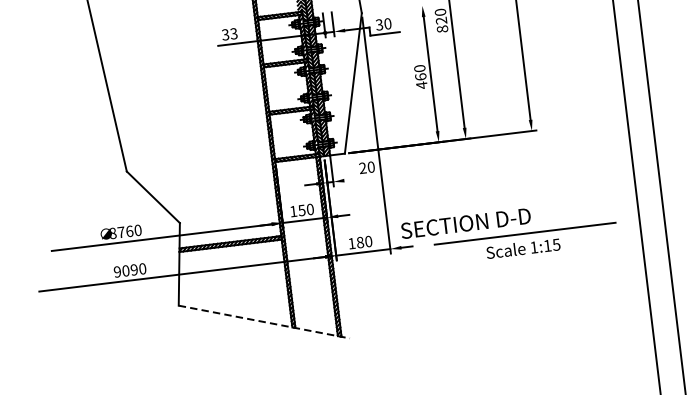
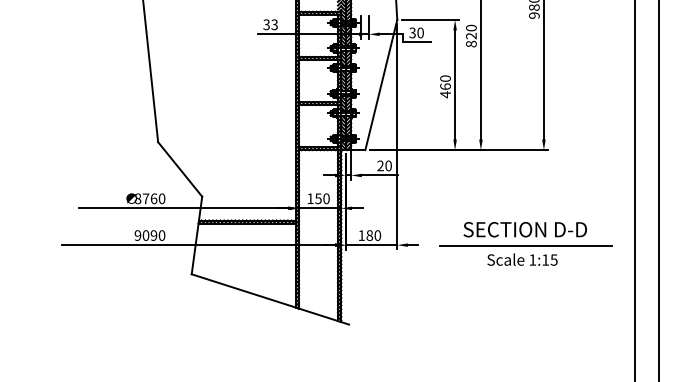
line: (396, 8) -> (430, 19), added
line: (362, 178) -> (379, 175), added
text: (465, 223) -> (524, 229), moved
line: (264, 322) -> (270, 299), dashed -> solid

